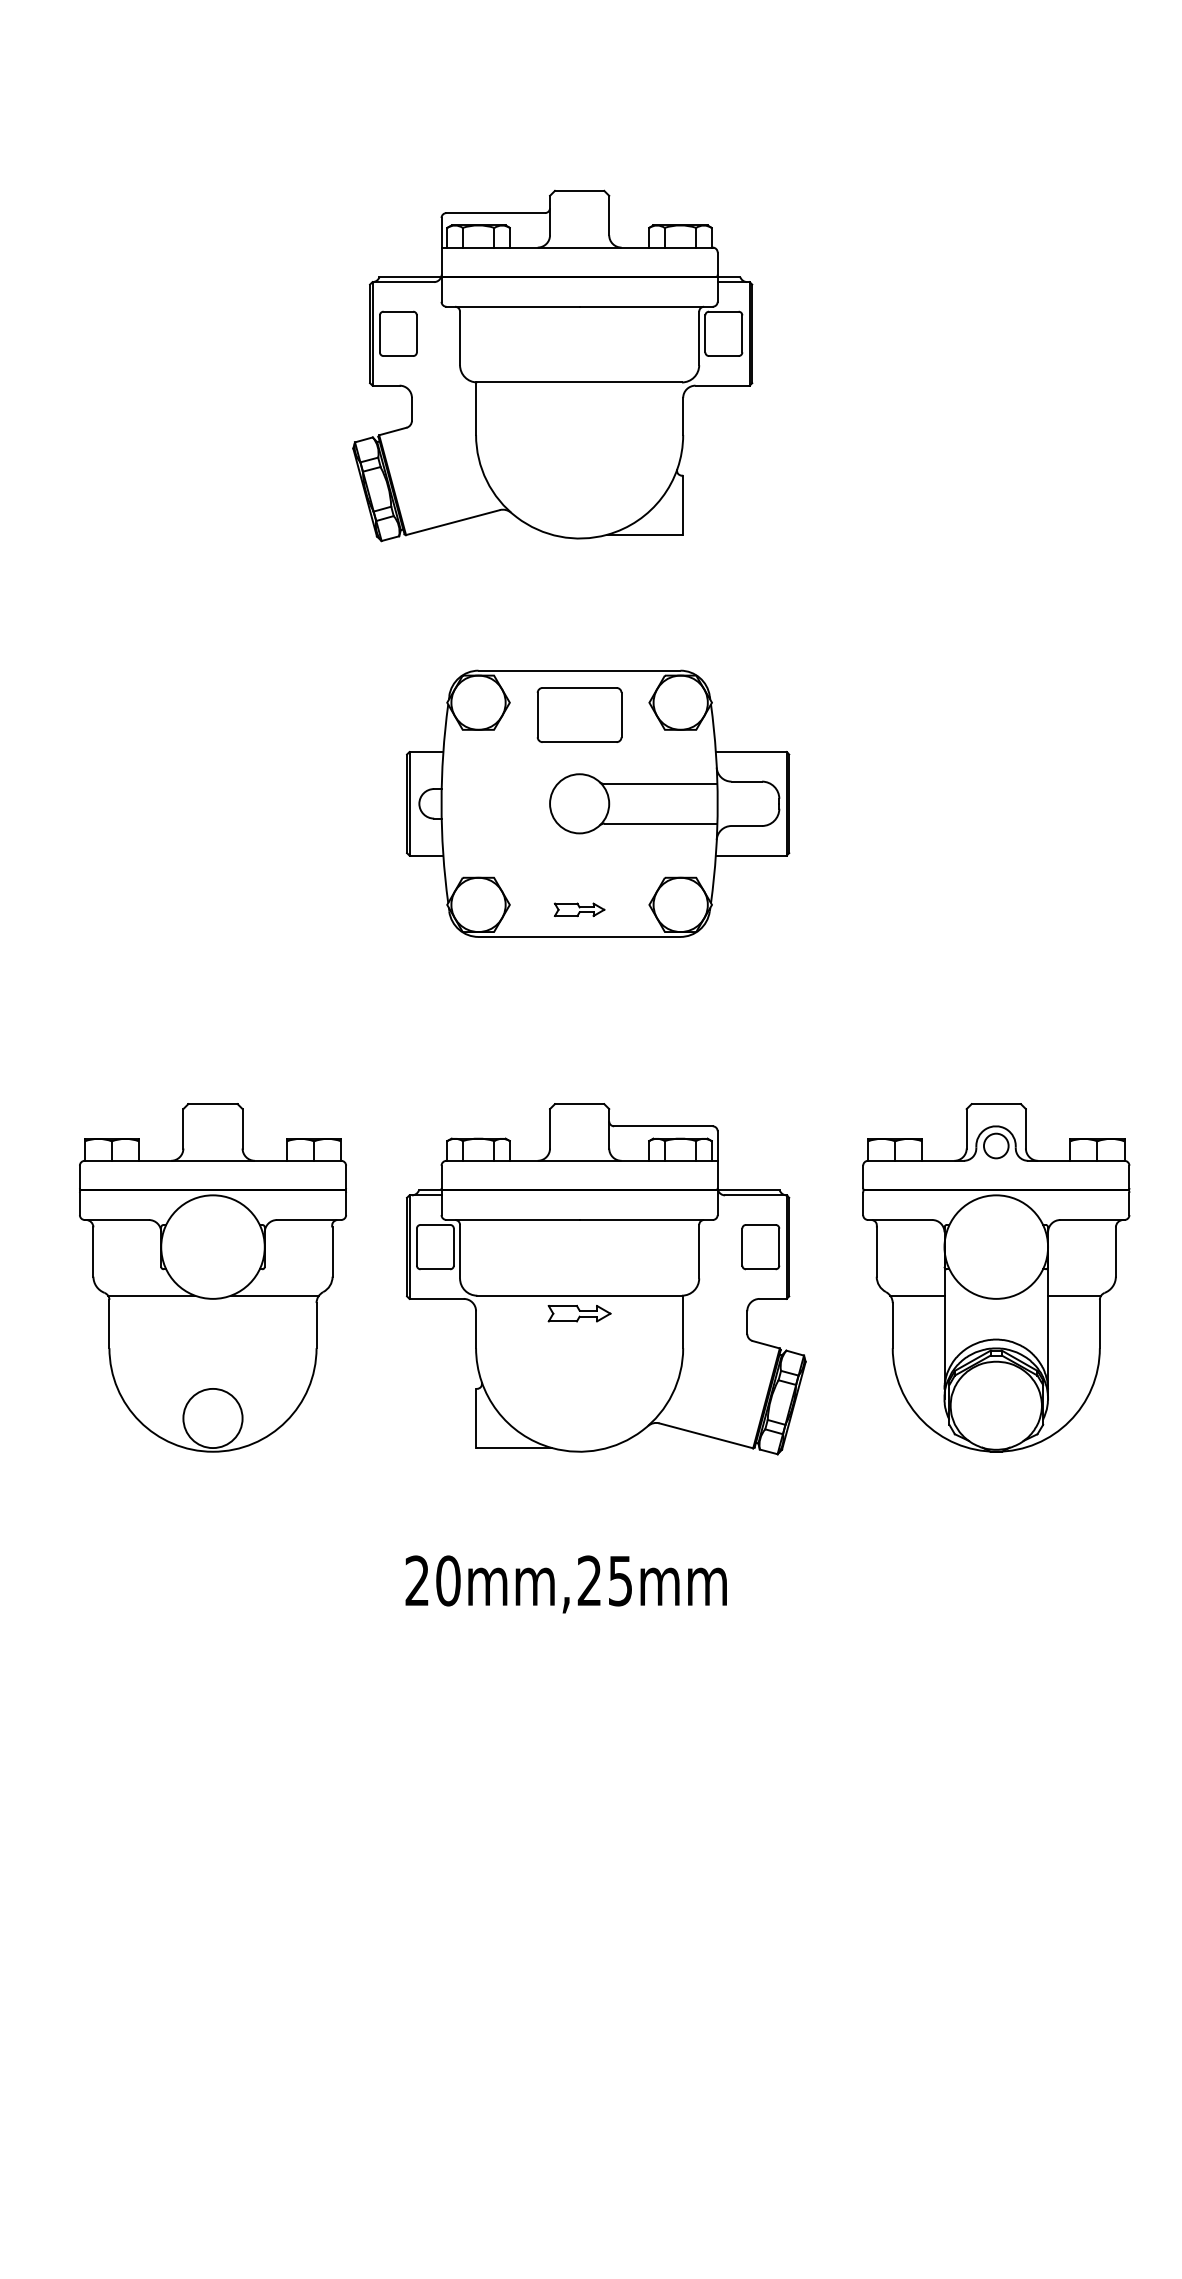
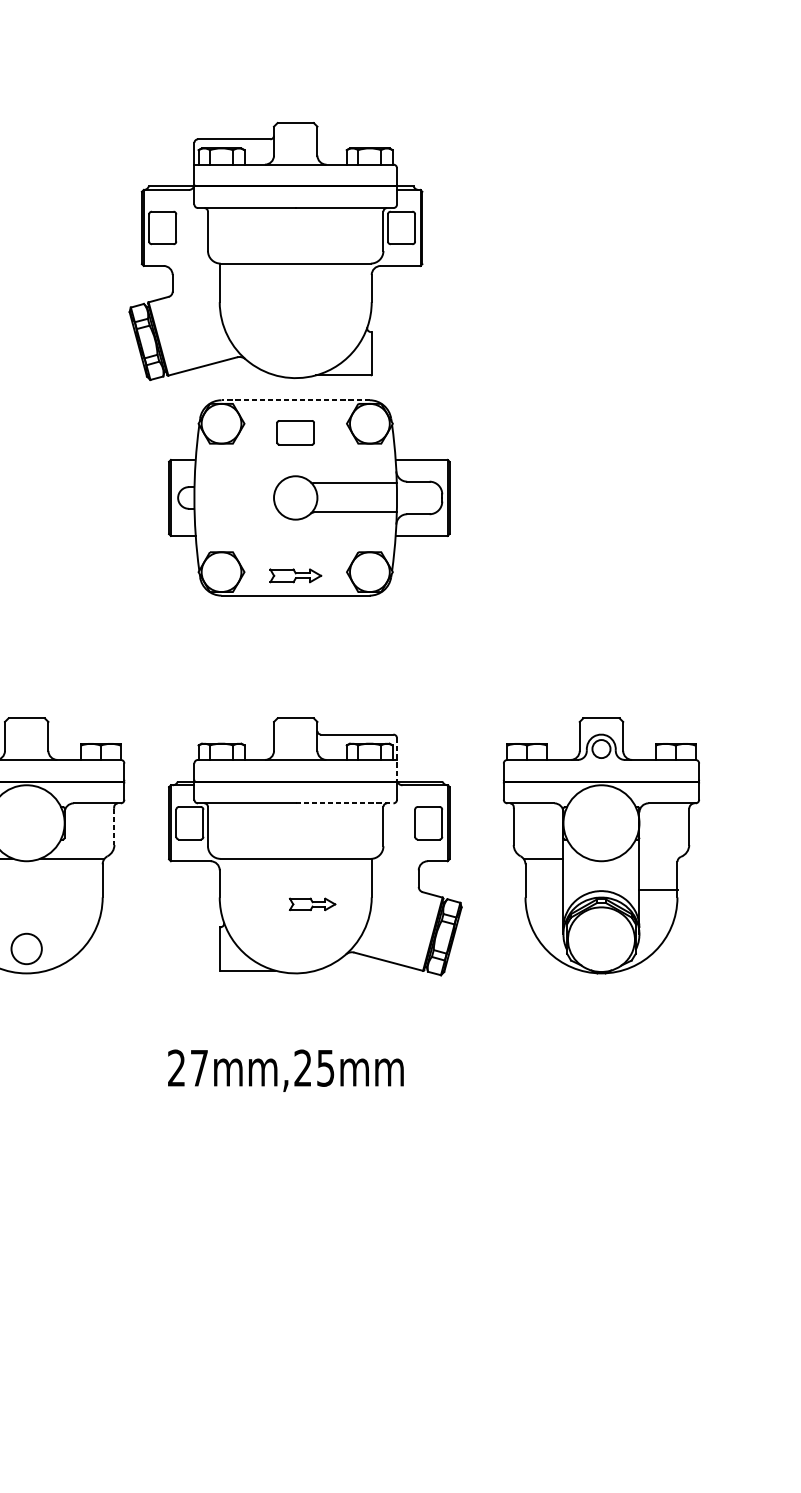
part: (552, 365) -> (275, 251), moved
line: (579, 670) -> (295, 400), solid -> dashed
part: (579, 714) -> (295, 432), size x0.6
part: (579, 909) -> (295, 575), size x1.4
line: (717, 1160) -> (396, 759), solid -> dashed
line: (646, 1220) -> (344, 803), solid -> dashed
line: (332, 1252) -> (114, 827), solid -> dashed
line: (1074, 1295) -> (658, 889), moved
part: (579, 1313) -> (312, 904), moved
circle: (212, 1418) -> (26, 949), size x0.7
text: (448, 1580) -> (199, 1067), 20mm,25mm -> 27mm,25mm

